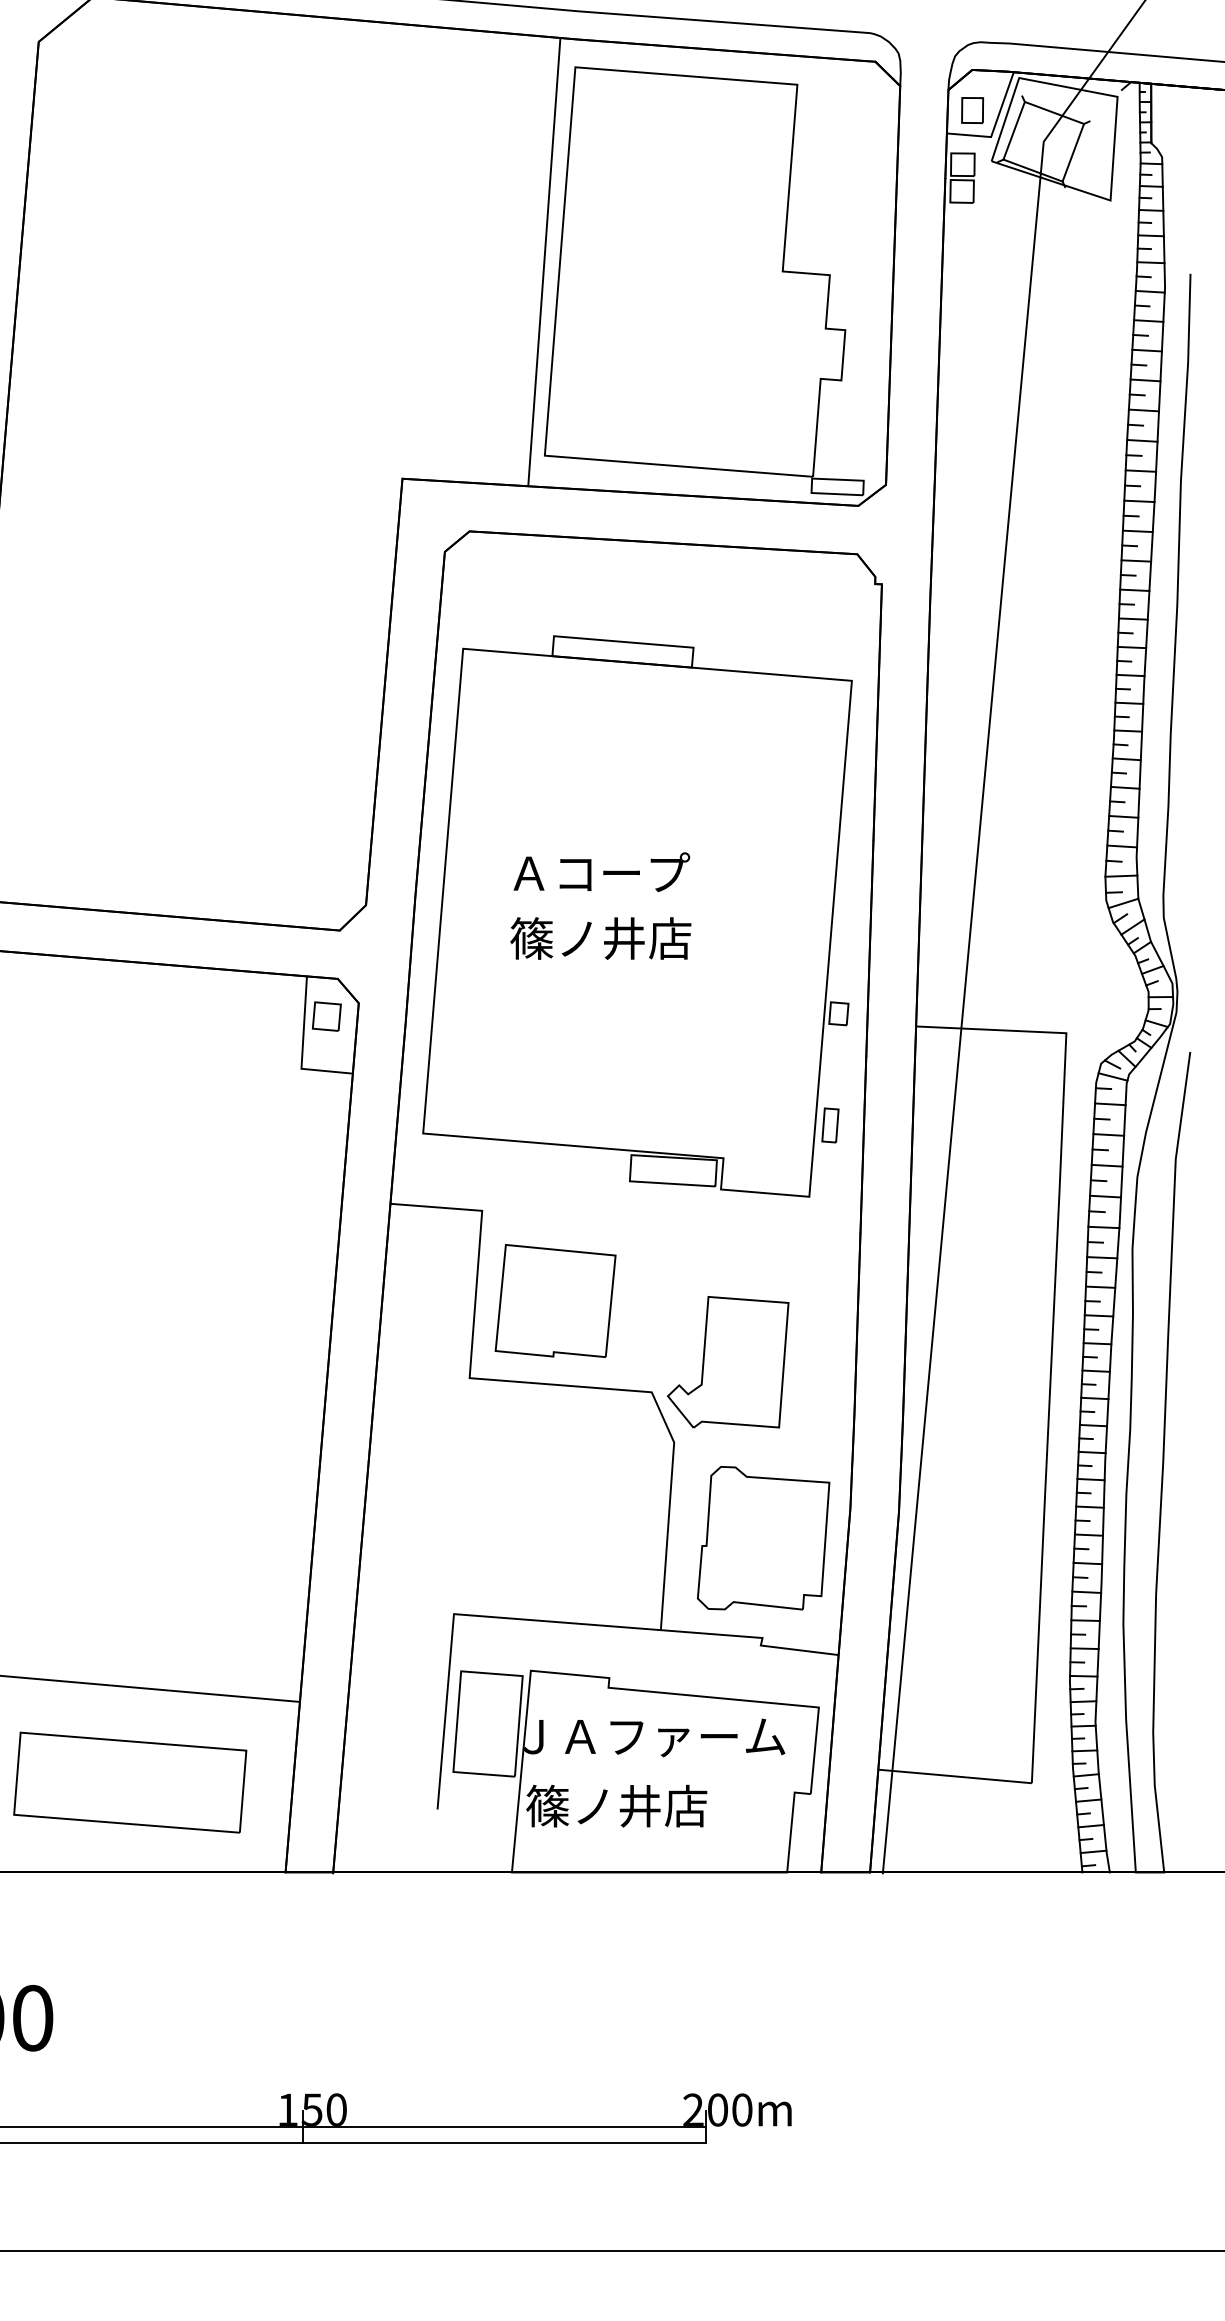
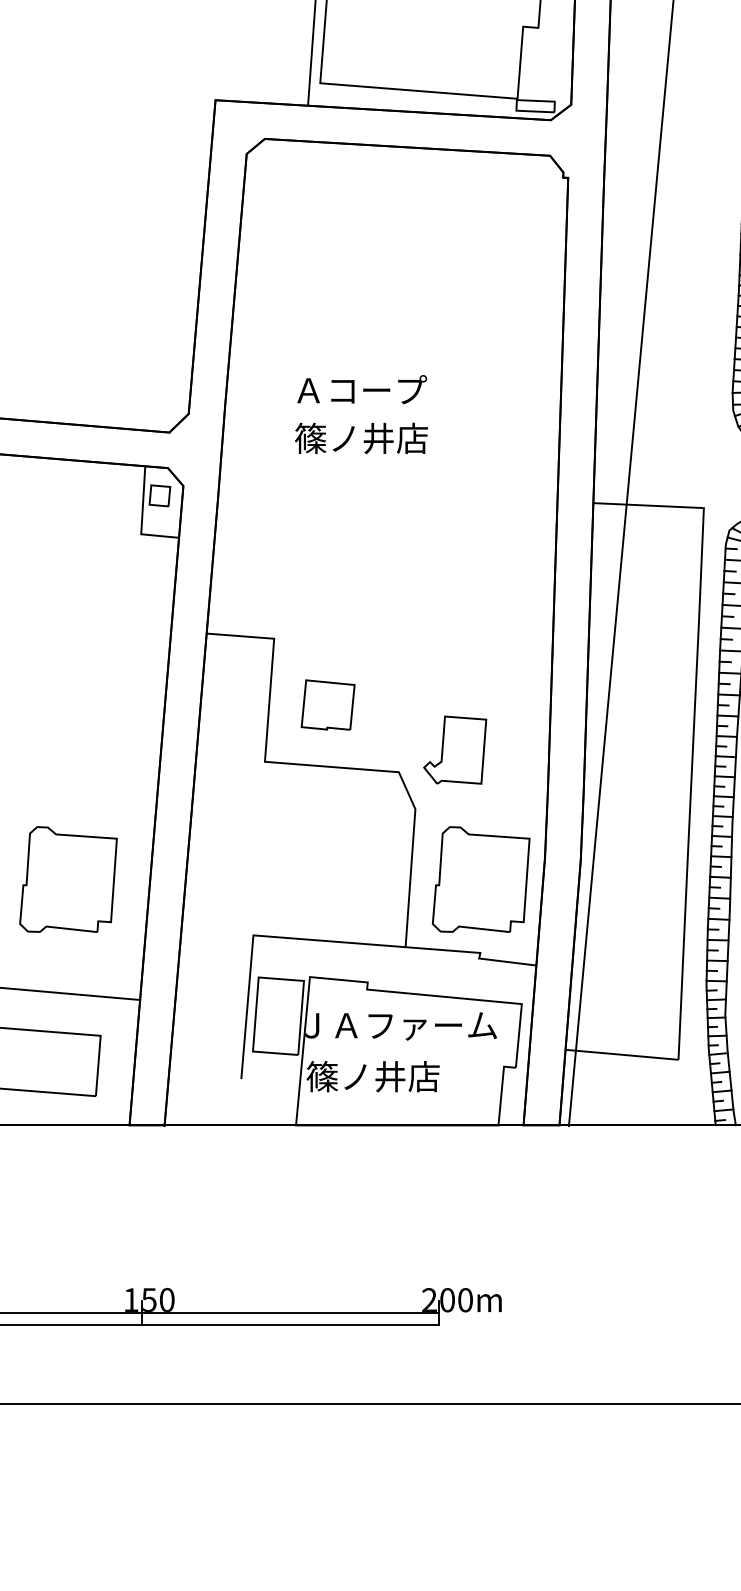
part: (637, 916) -> (388, 422), removed
part: (555, 1300) -> (328, 704), size x0.6
part: (728, 1362) -> (455, 750), size x0.7
part: (202, 1538) -> (68, 879), added

